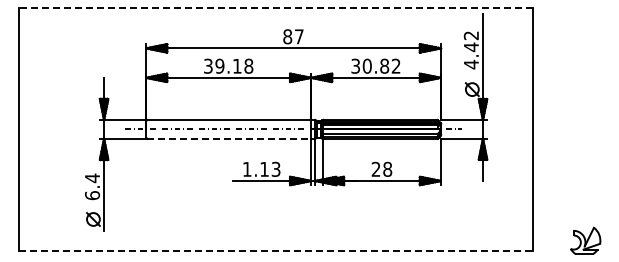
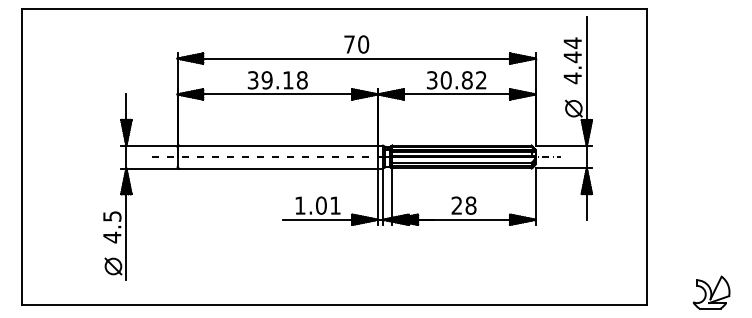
line: (275, 7) -> (334, 8), dashed -> solid
text: (470, 35) -> (571, 42), 4.42 -> 4.44
text: (293, 36) -> (356, 44), 87 -> 70
line: (229, 138) -> (278, 168), dashed -> solid
text: (270, 168) -> (328, 204), 1.13 -> 1.01
text: (92, 186) -> (112, 226), 6.4 -> 4.5
line: (276, 251) -> (335, 305), dashed -> solid

